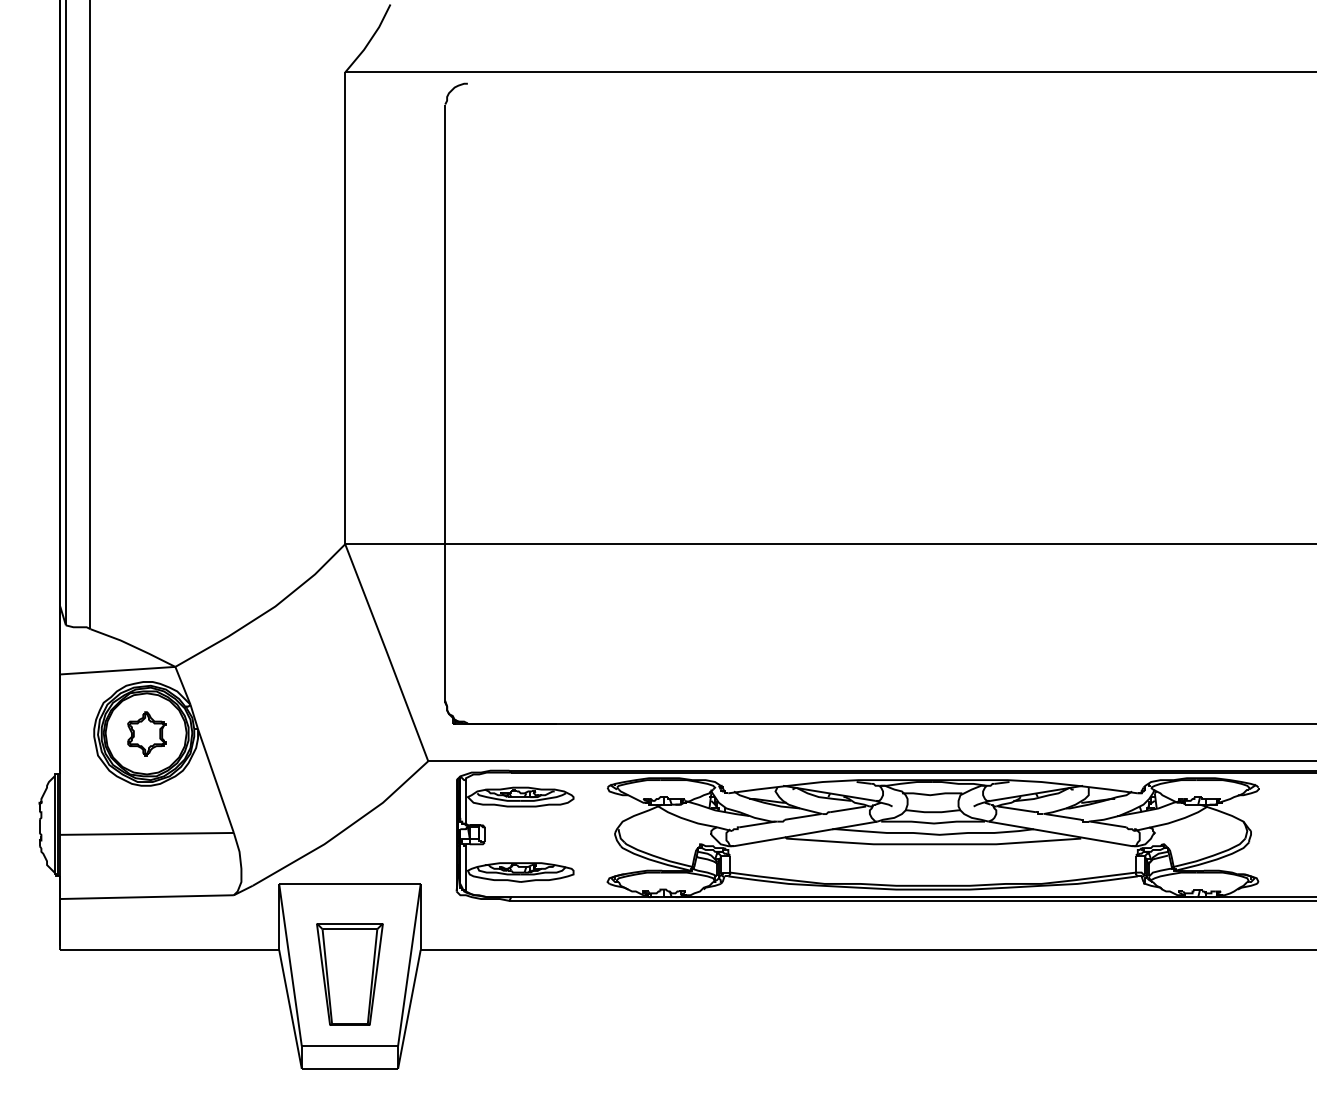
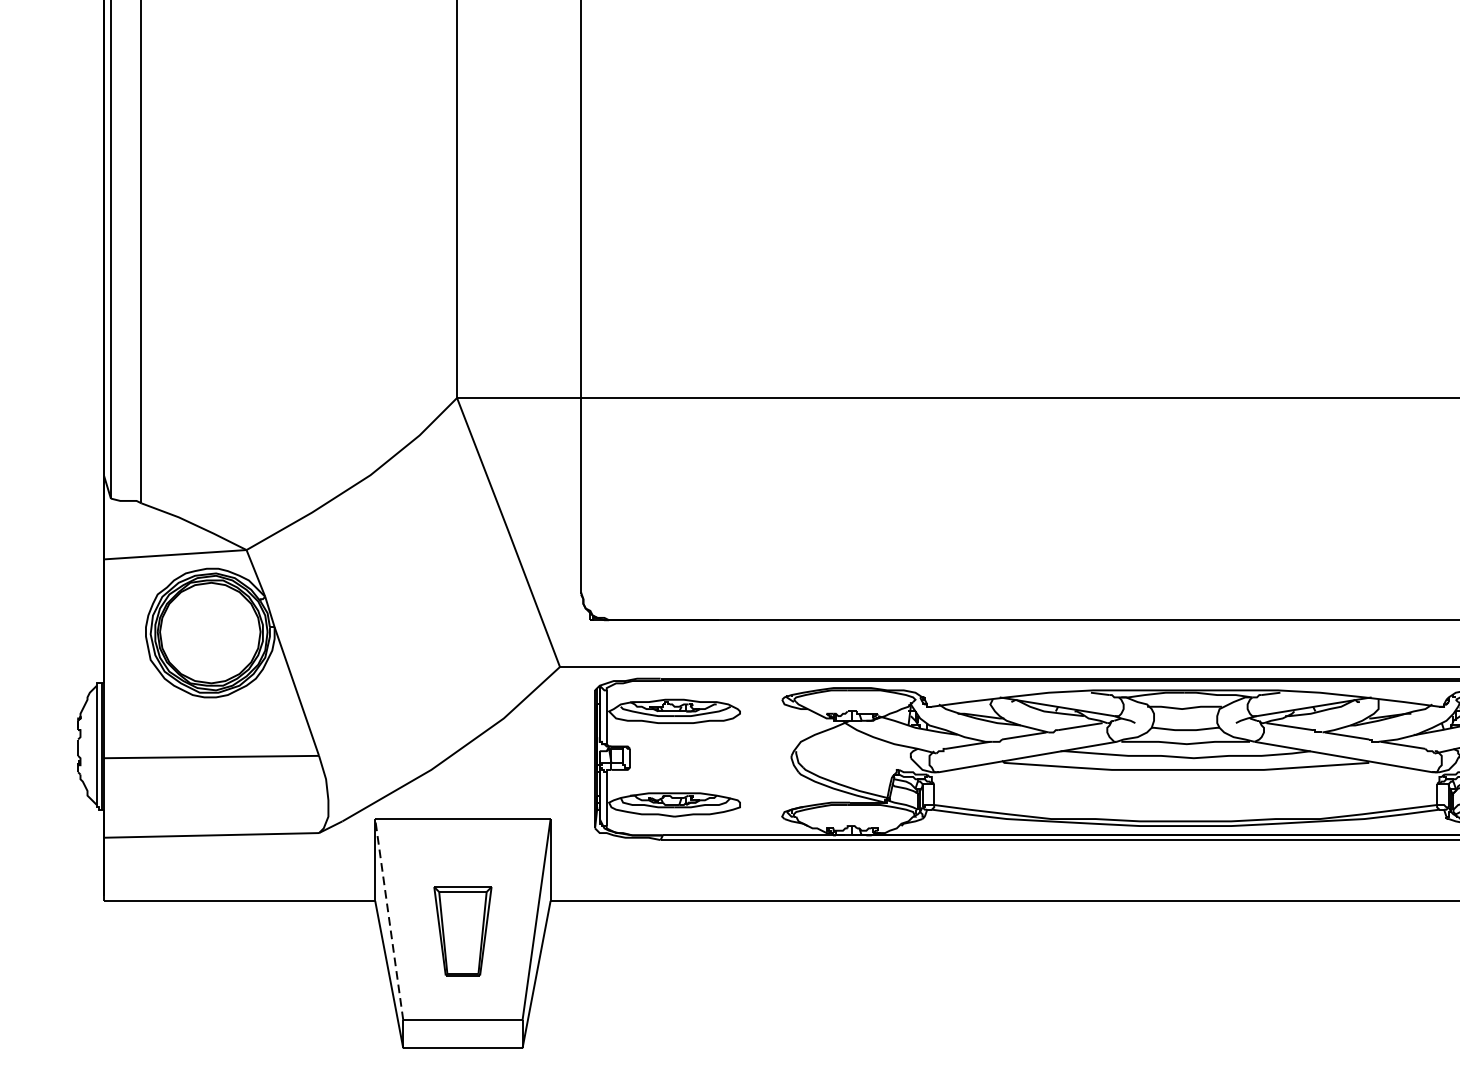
part: (146, 733) -> (210, 632), removed
line: (290, 965) -> (389, 920), solid -> dashed
part: (349, 974) -> (462, 931), size x0.7

